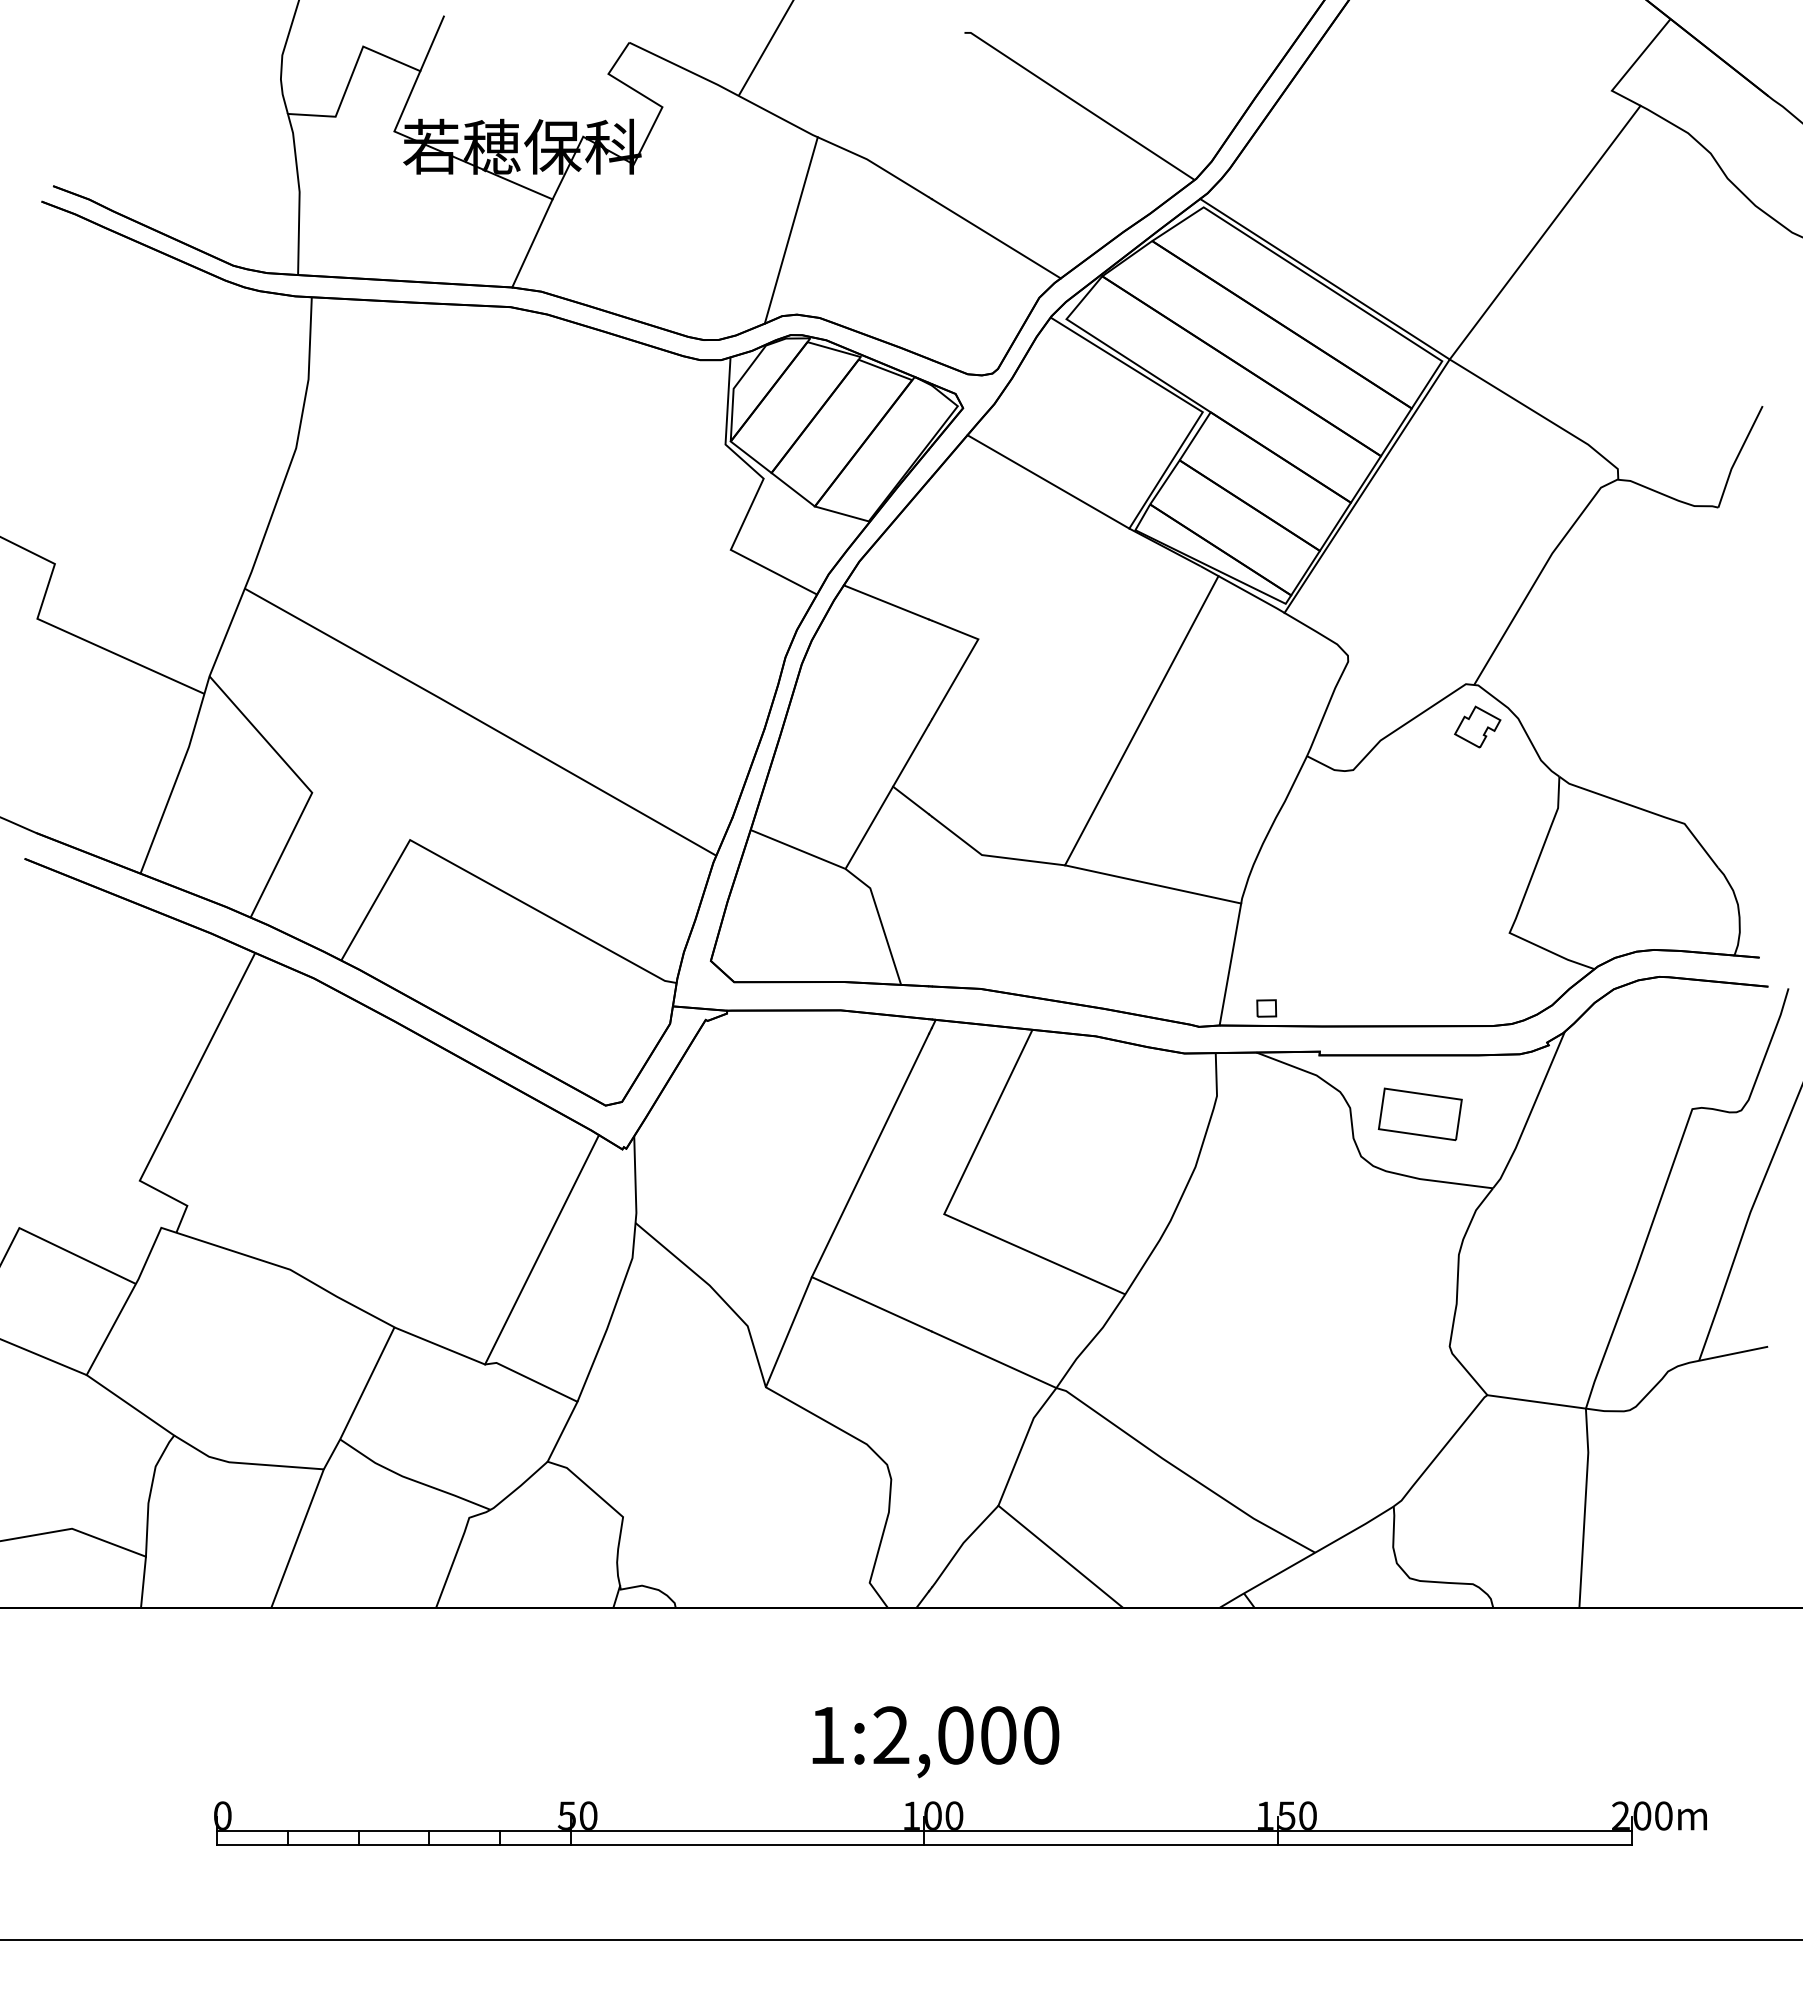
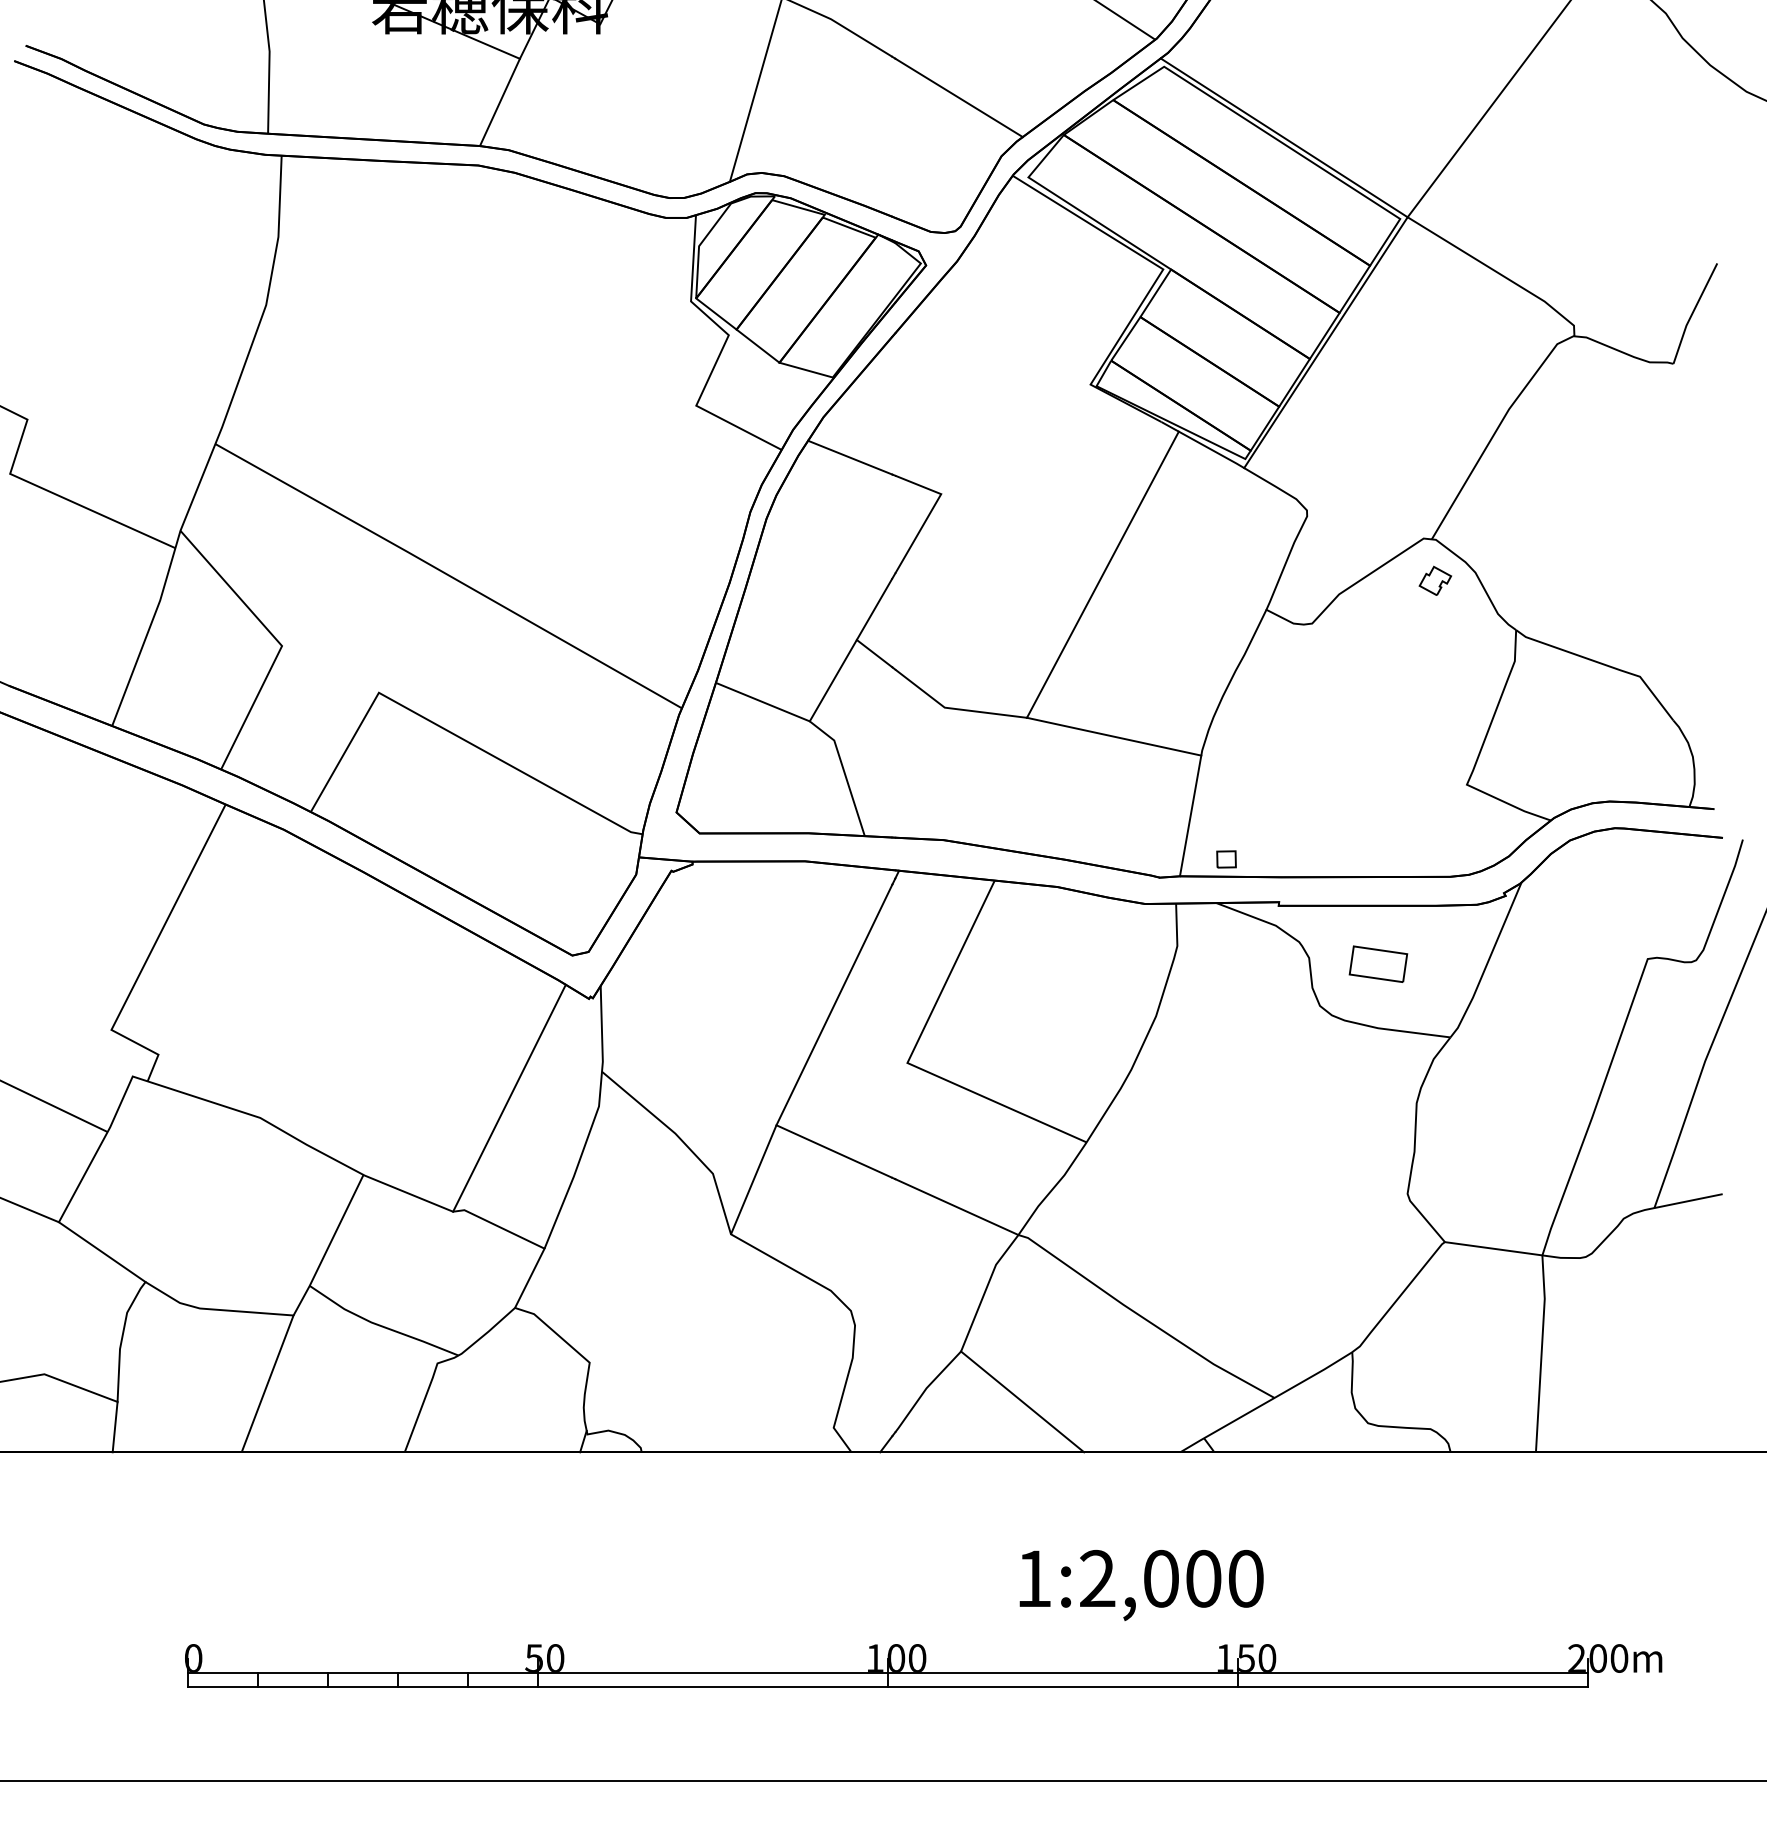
line: (1048, 481) -> (1010, 338), removed
part: (1477, 726) -> (1435, 580), size x0.7
part: (1419, 1114) -> (1377, 964), size x0.7
text: (935, 1742) -> (1141, 1585), moved

